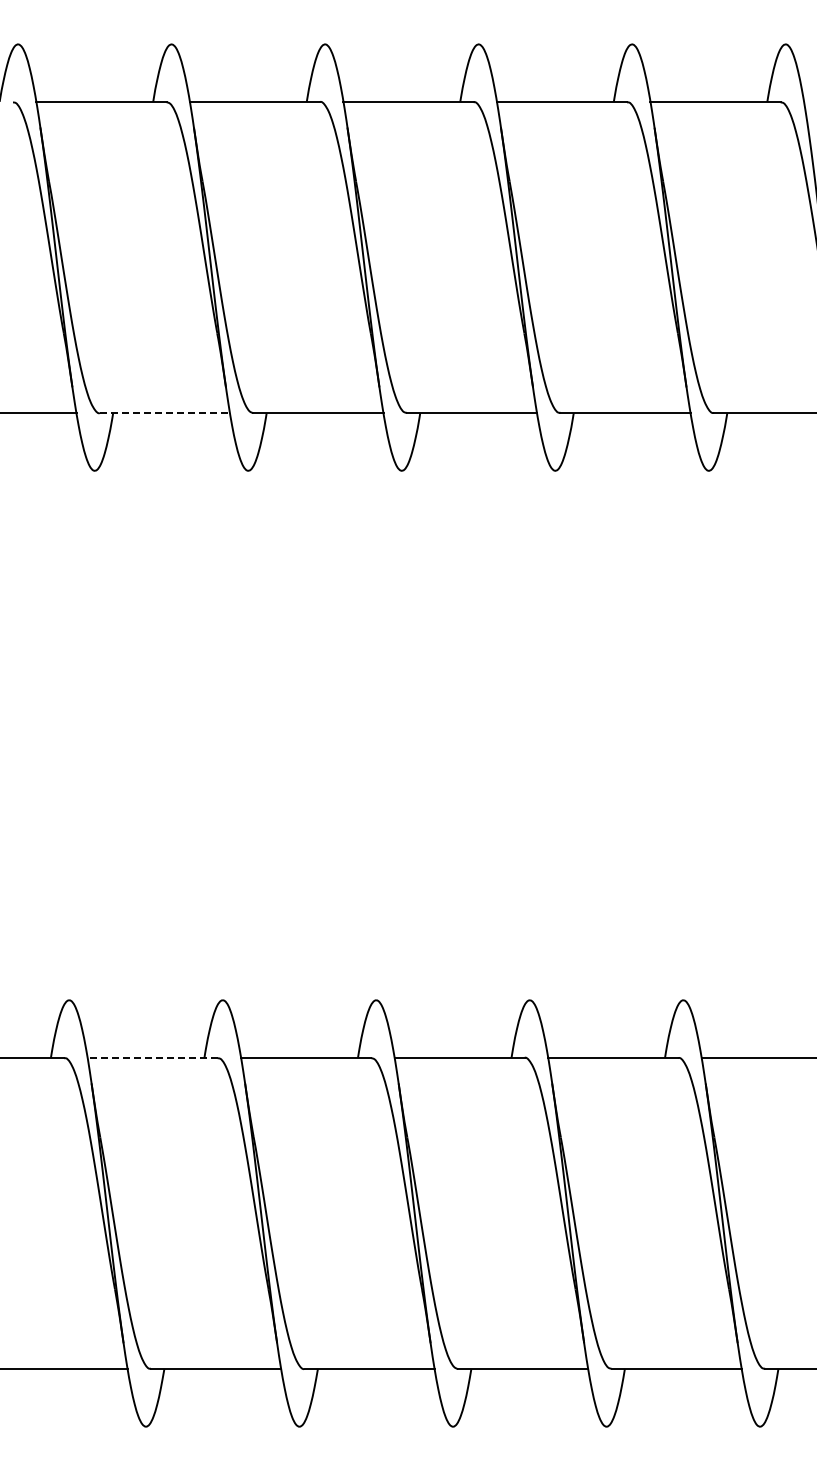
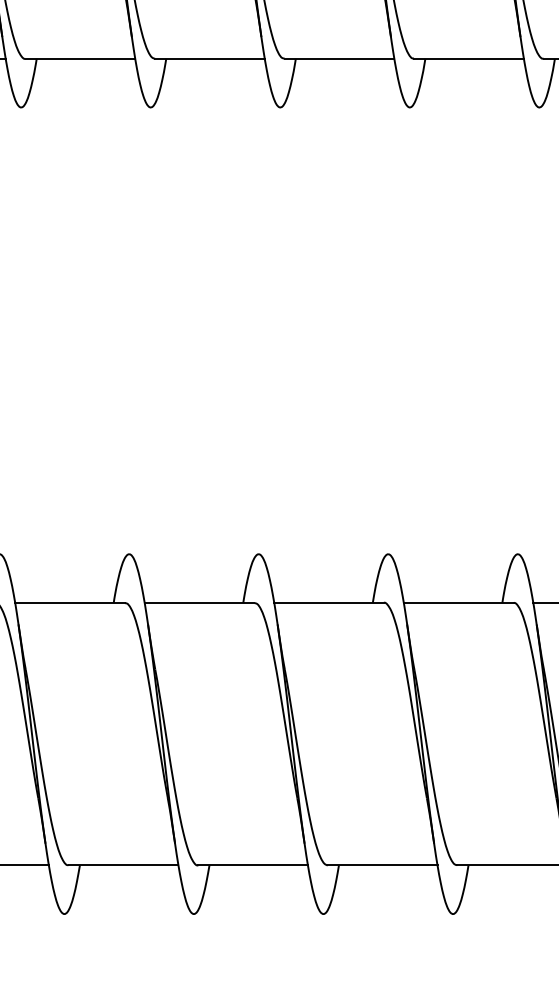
line: (165, 413) -> (80, 59), dashed -> solid
line: (152, 1057) -> (69, 602), dashed -> solid

